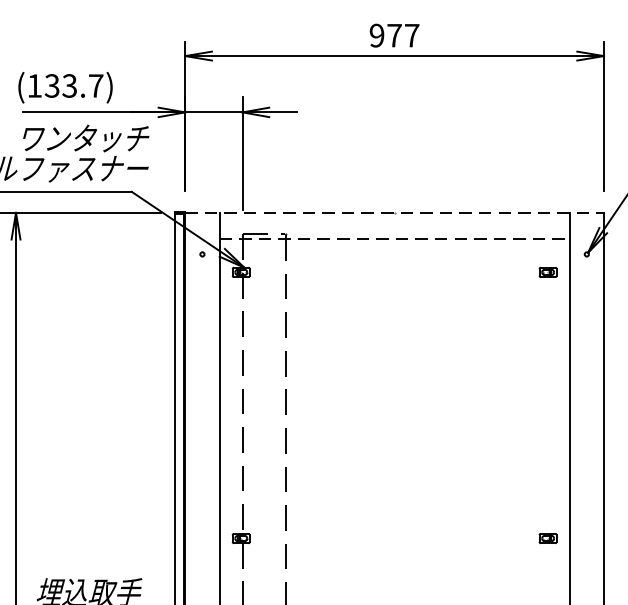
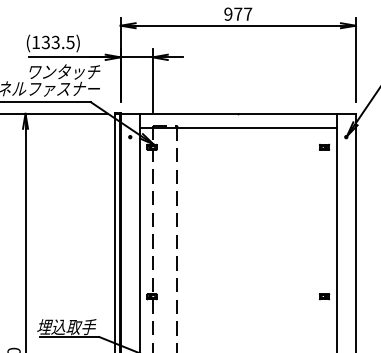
text: (96, 85) -> (70, 42), (133.7) -> (133.5)
line: (395, 212) -> (238, 113), dashed -> solid
line: (395, 239) -> (238, 128), dashed -> solid

